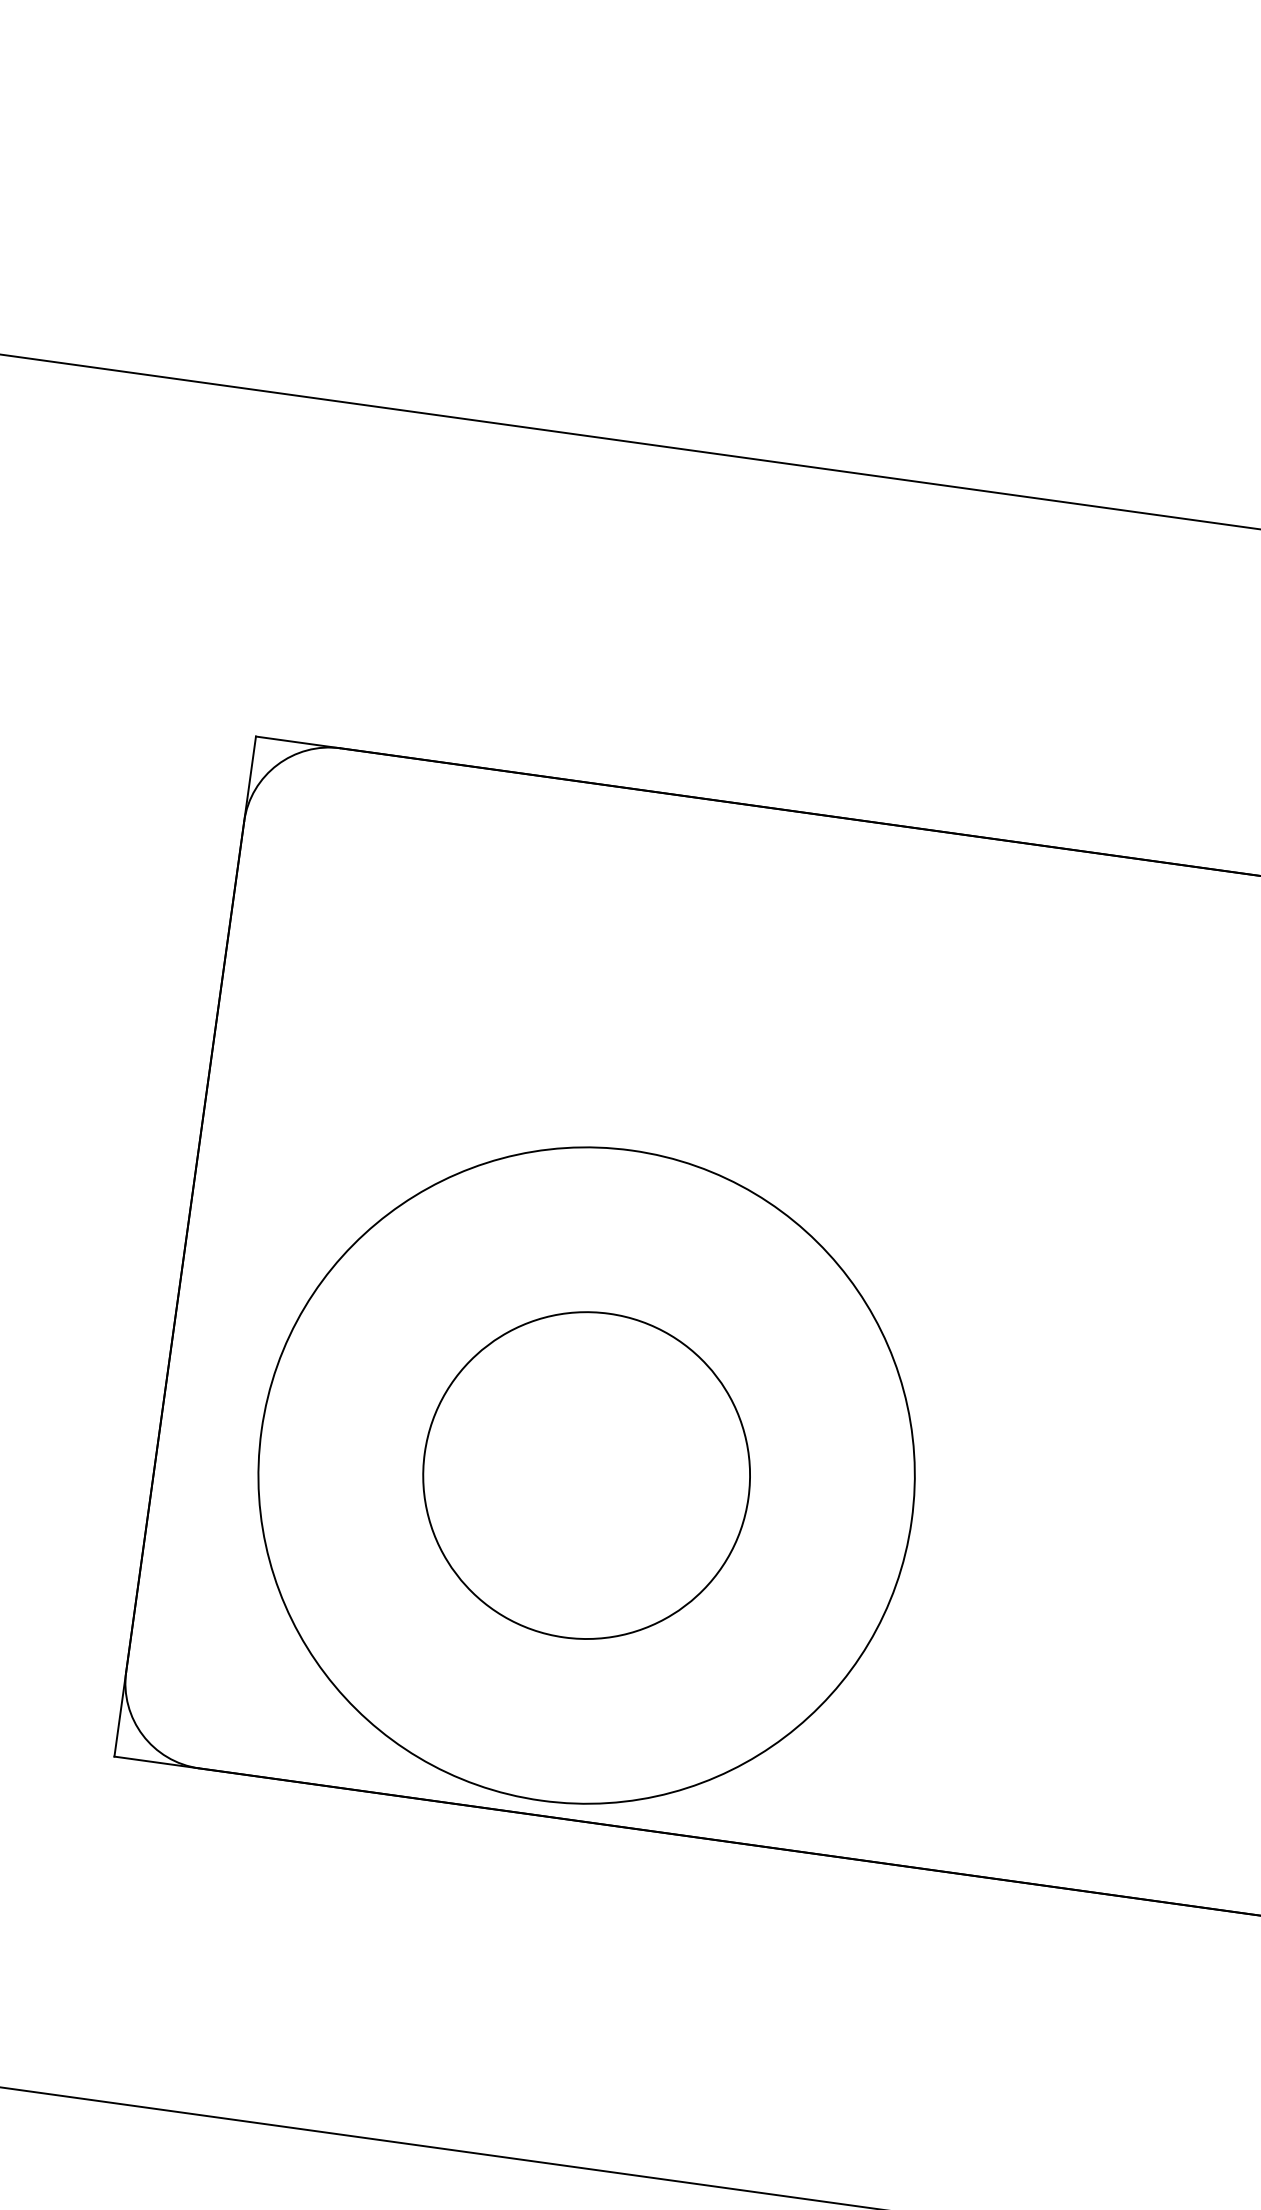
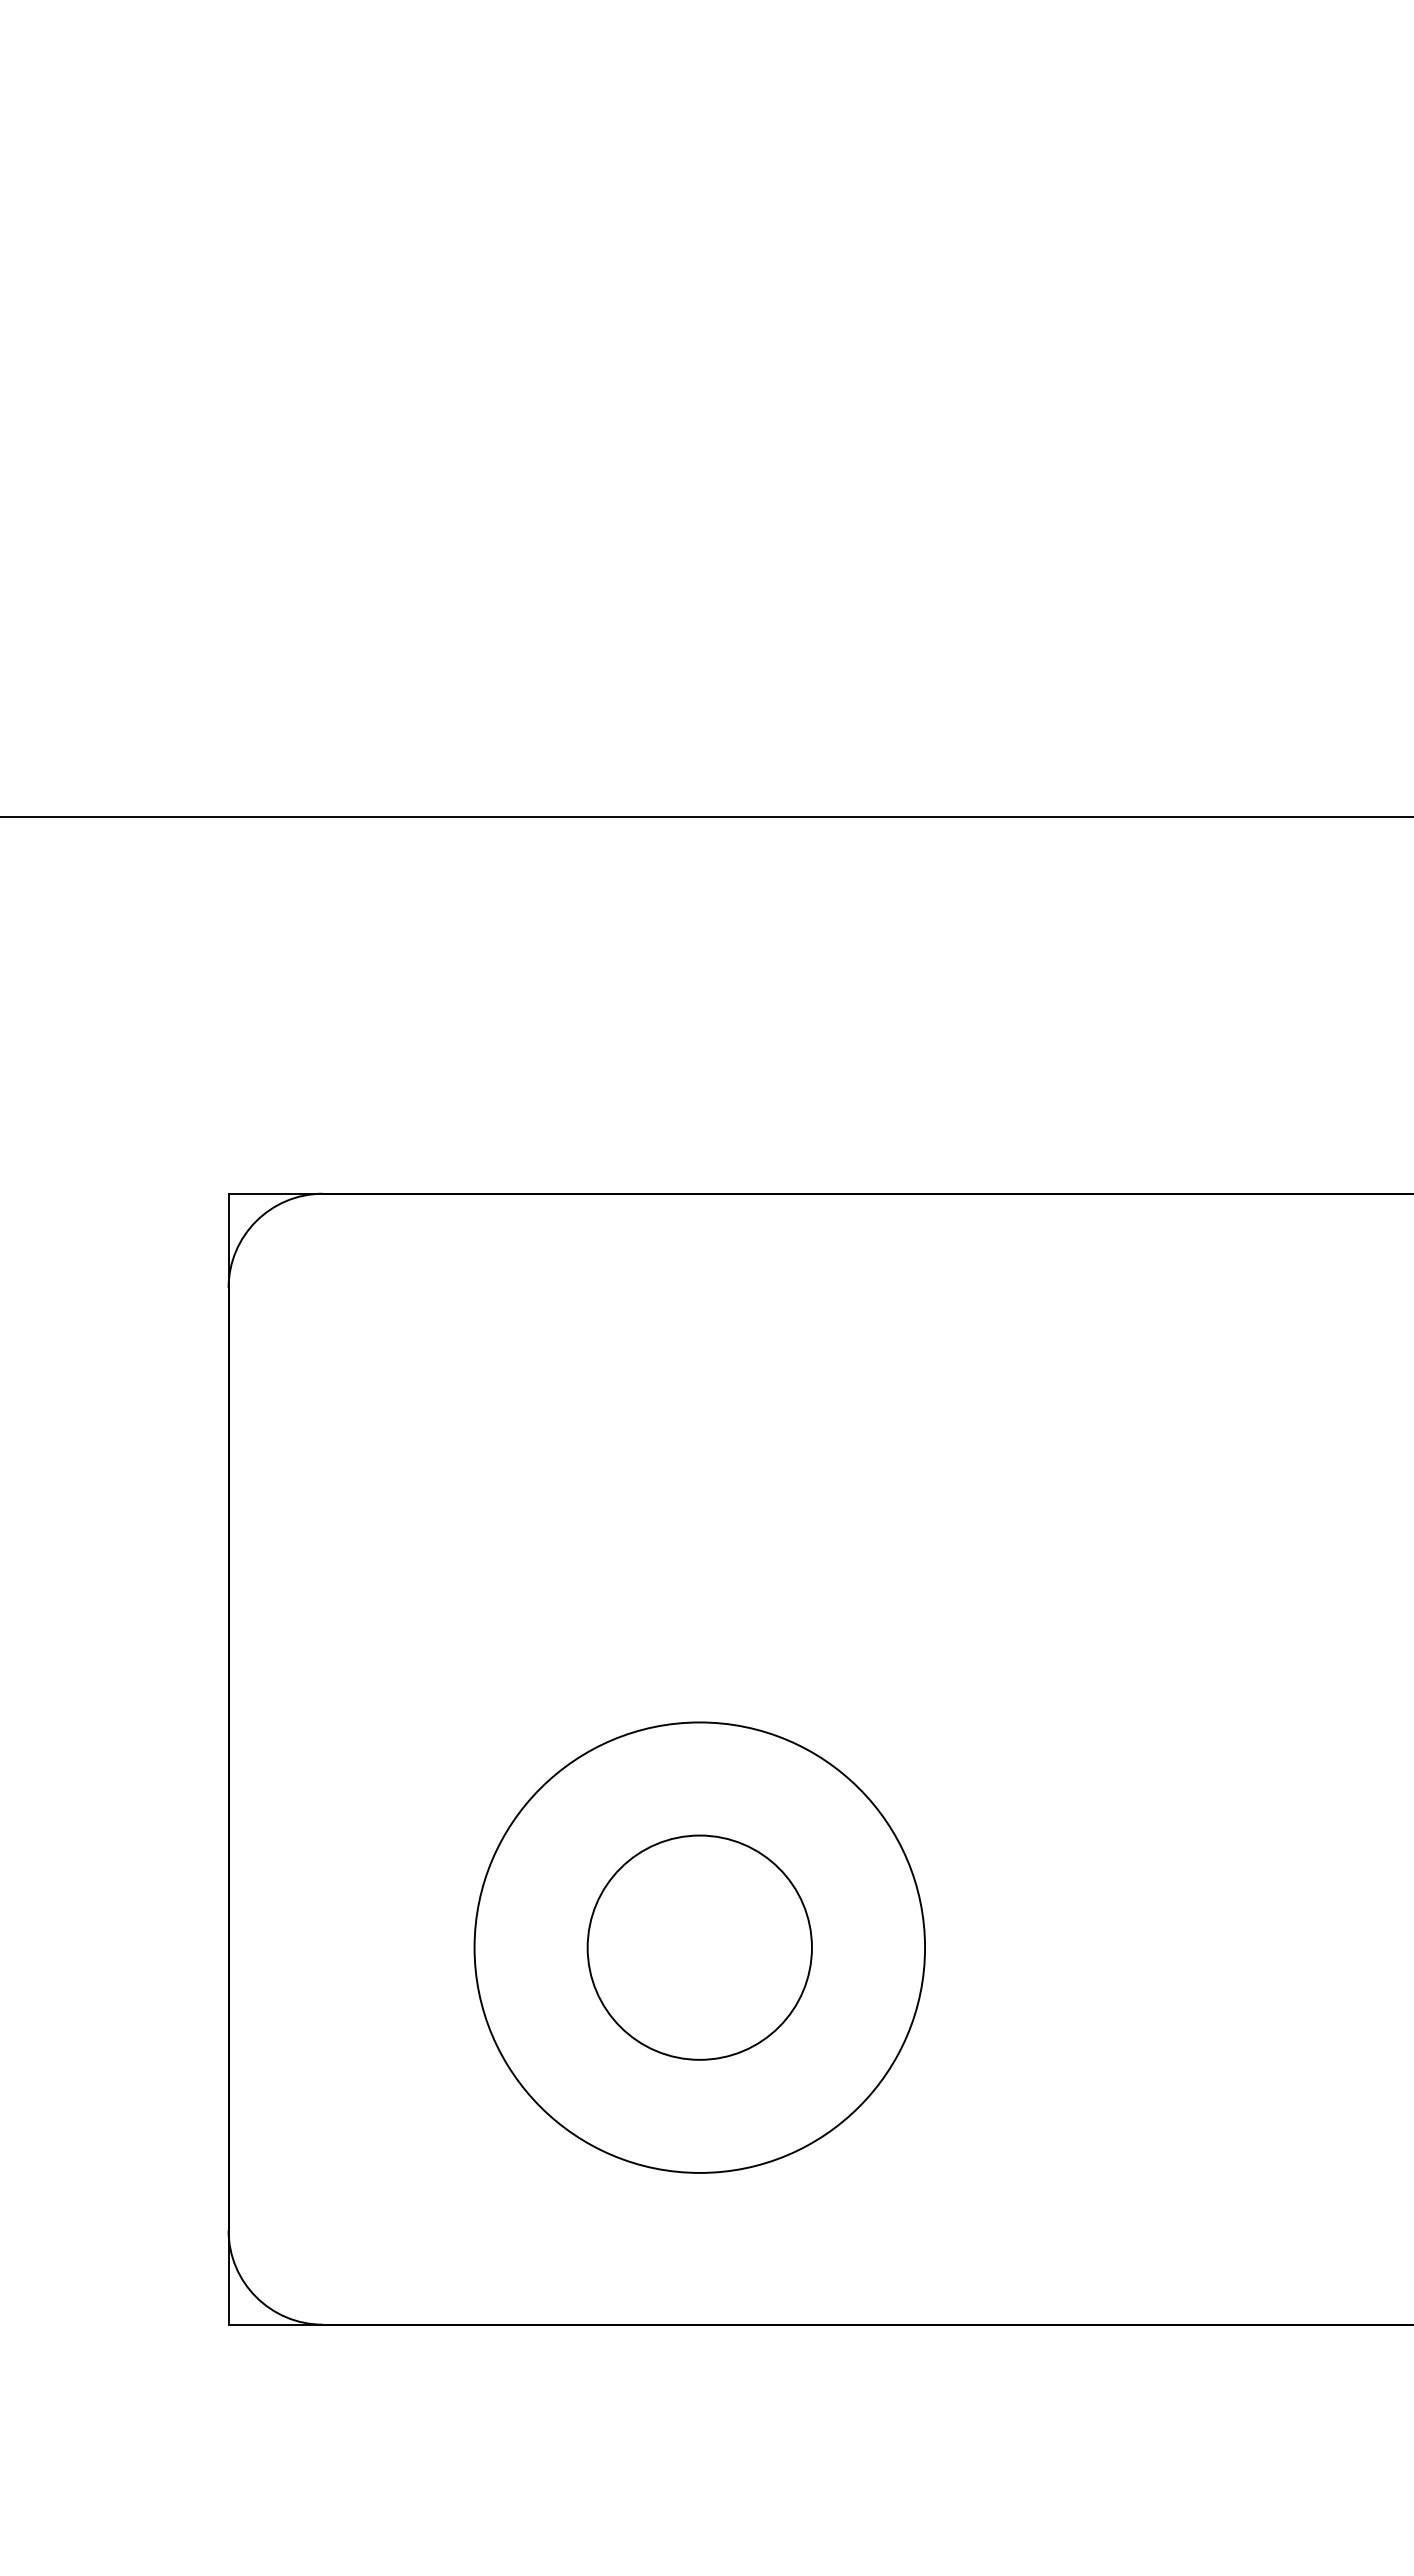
circle: (586, 1475) -> (699, 1947), size x0.62
circle: (586, 1475) -> (699, 1947), size x0.62

